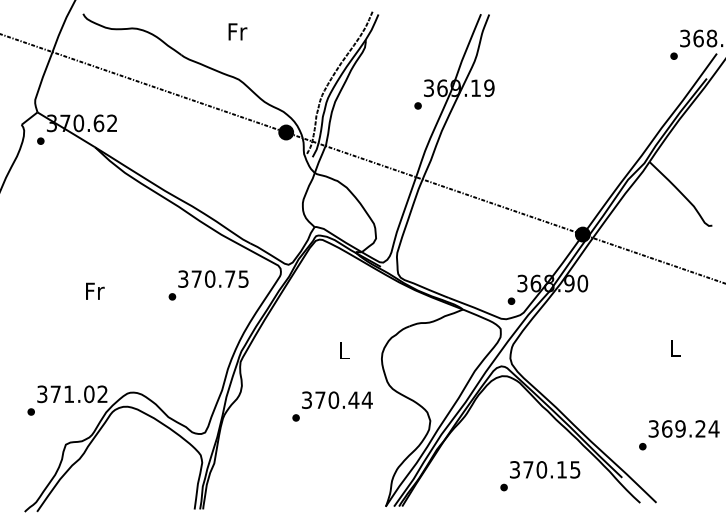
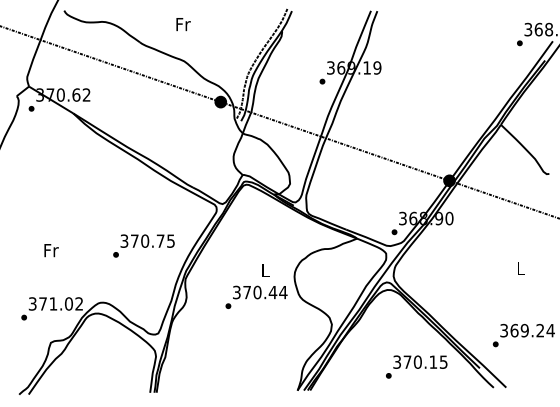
text: (208, 284) -> (143, 245), moved
text: (95, 291) -> (51, 250), moved
text: (332, 405) -> (256, 296), moved

